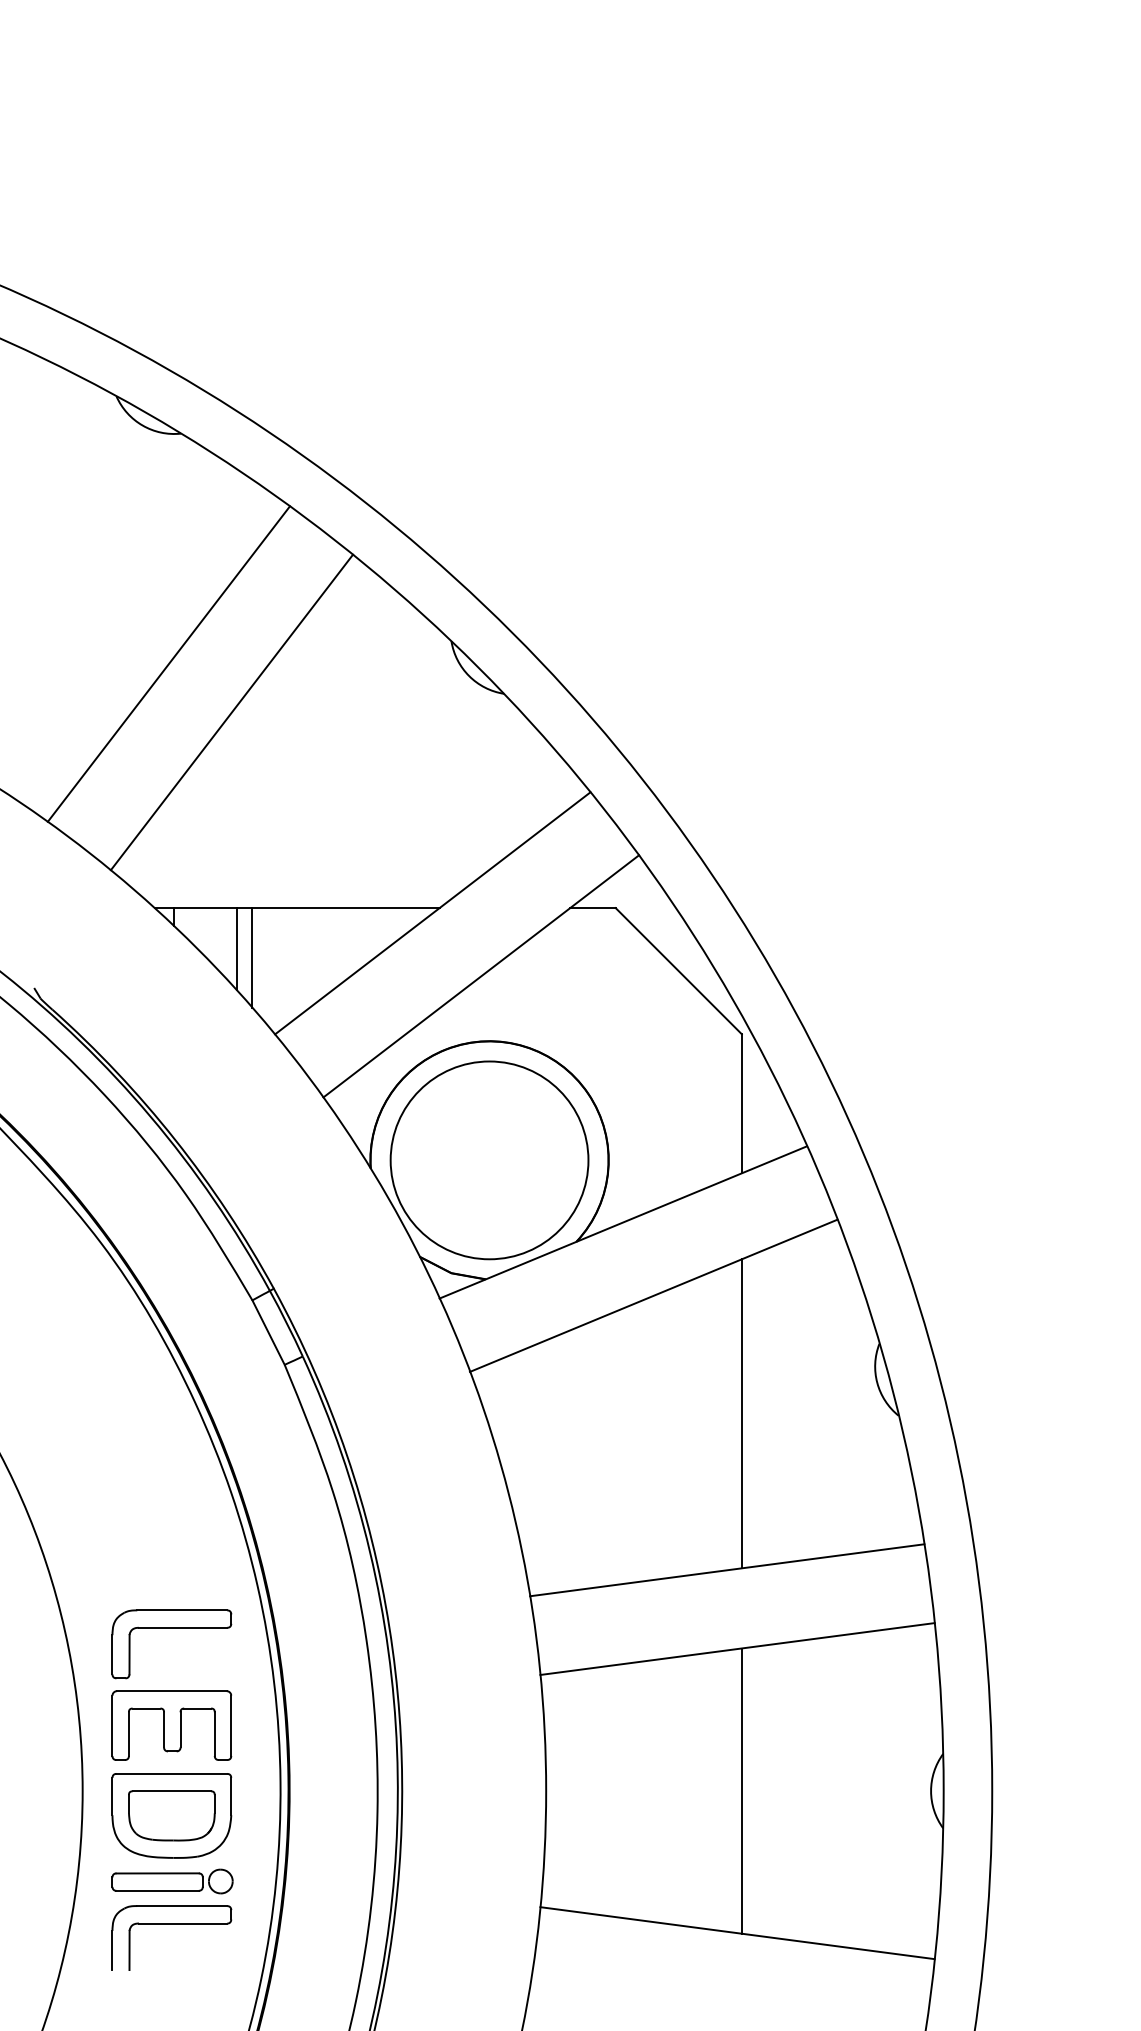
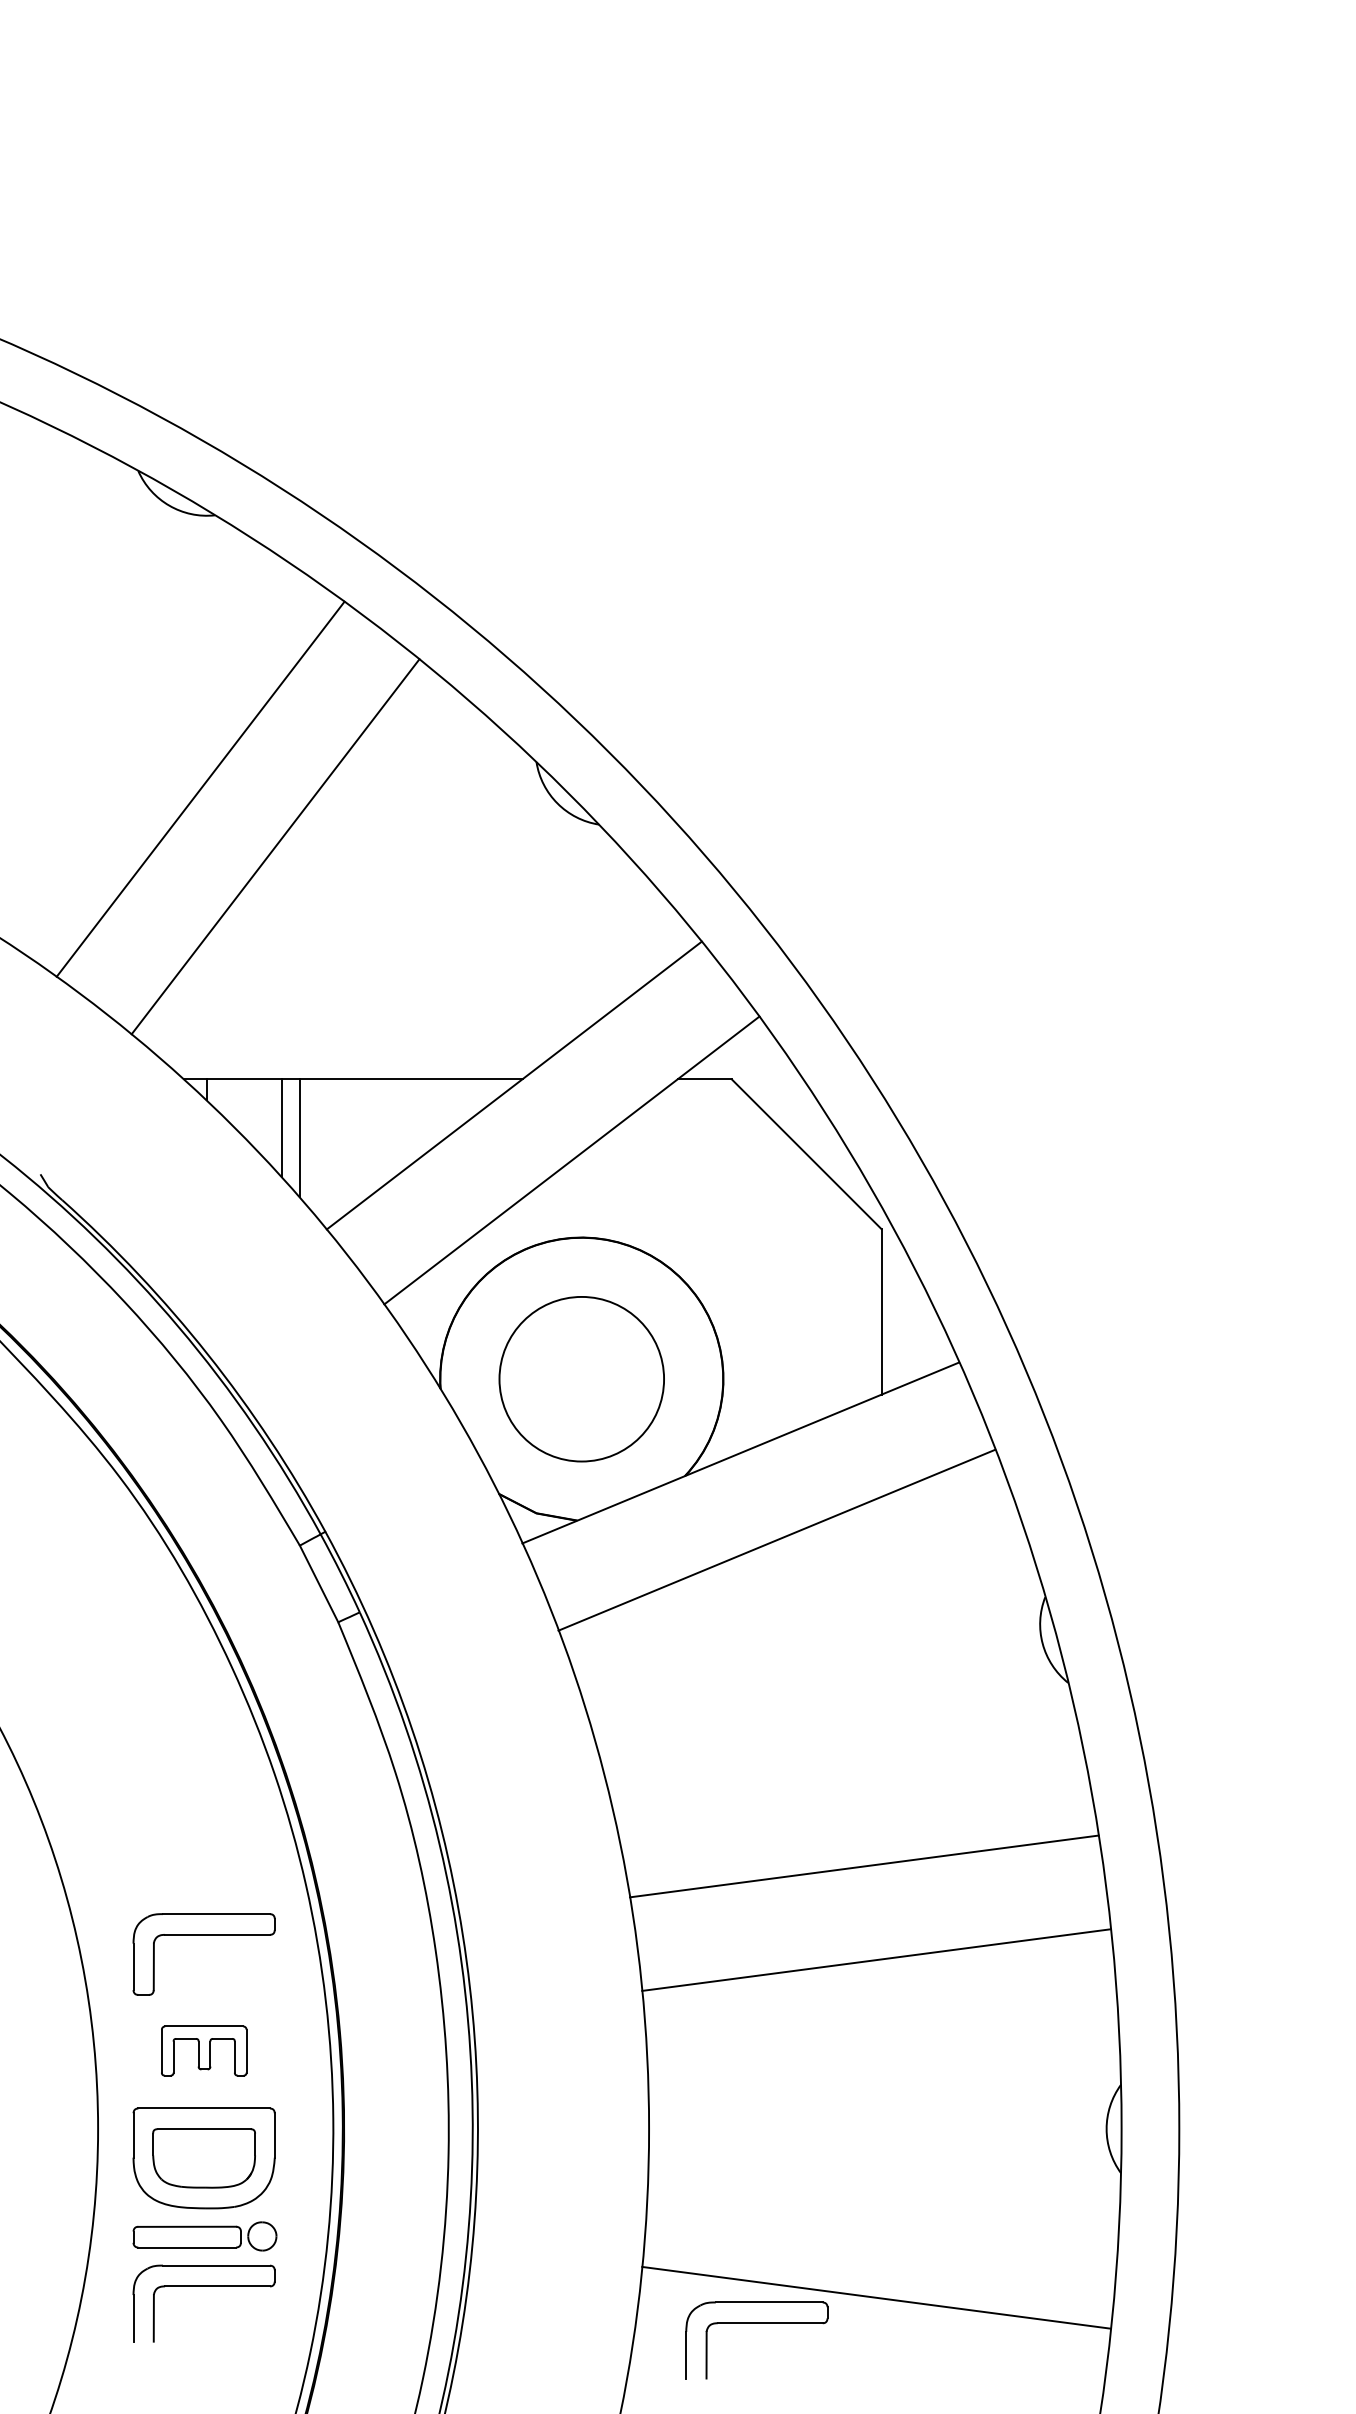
circle: (489, 1160) -> (581, 1379), size x0.7
line: (741, 1413) -> (881, 1680), removed
part: (171, 1725) -> (203, 2050), size x0.6
line: (741, 1790) -> (881, 2128), removed
part: (636, 1955) -> (756, 2324), added

